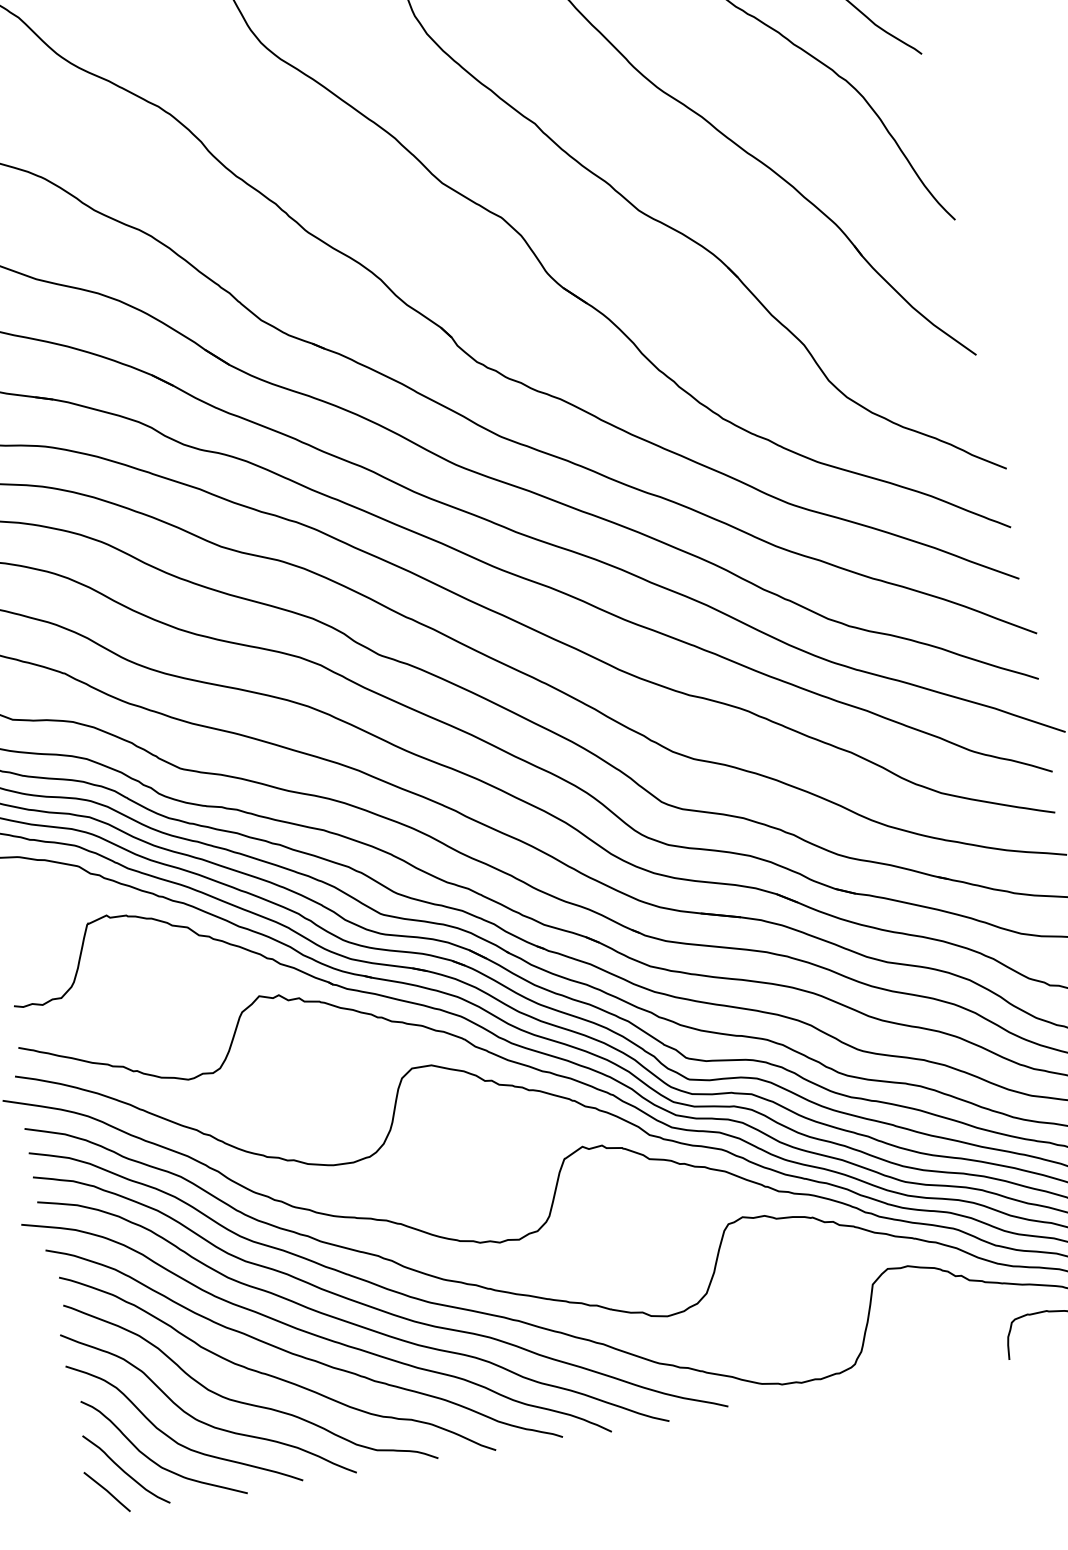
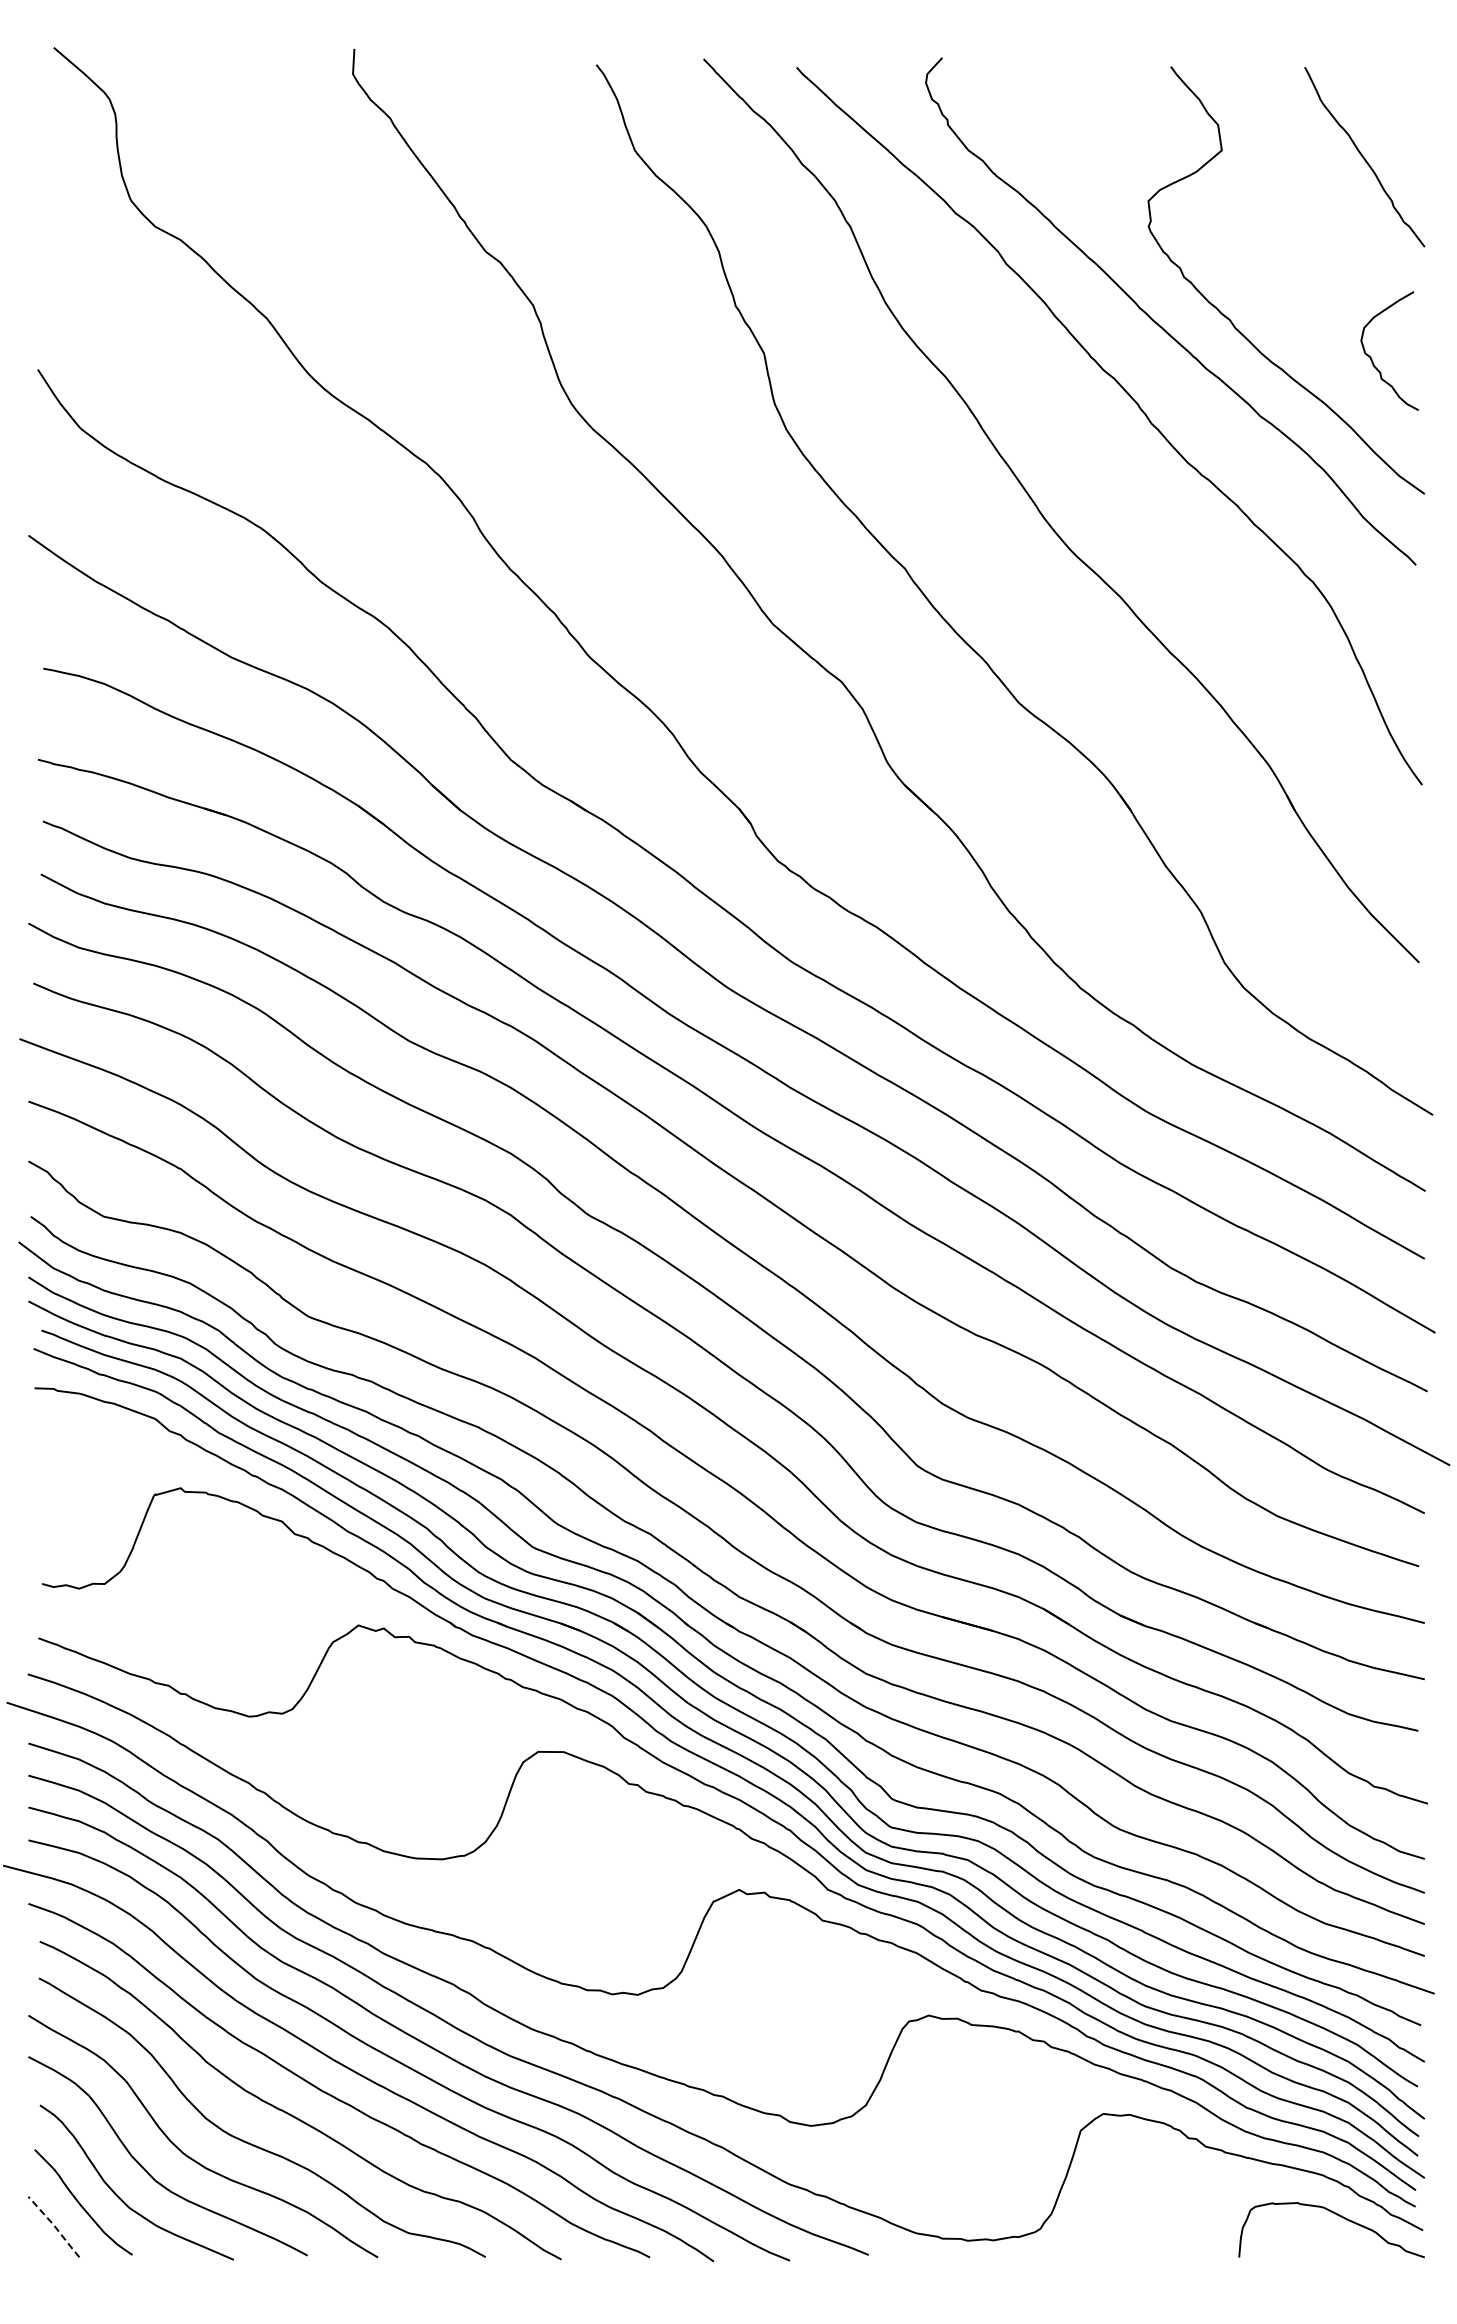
line: (108, 1491) -> (55, 2226), solid -> dashed

